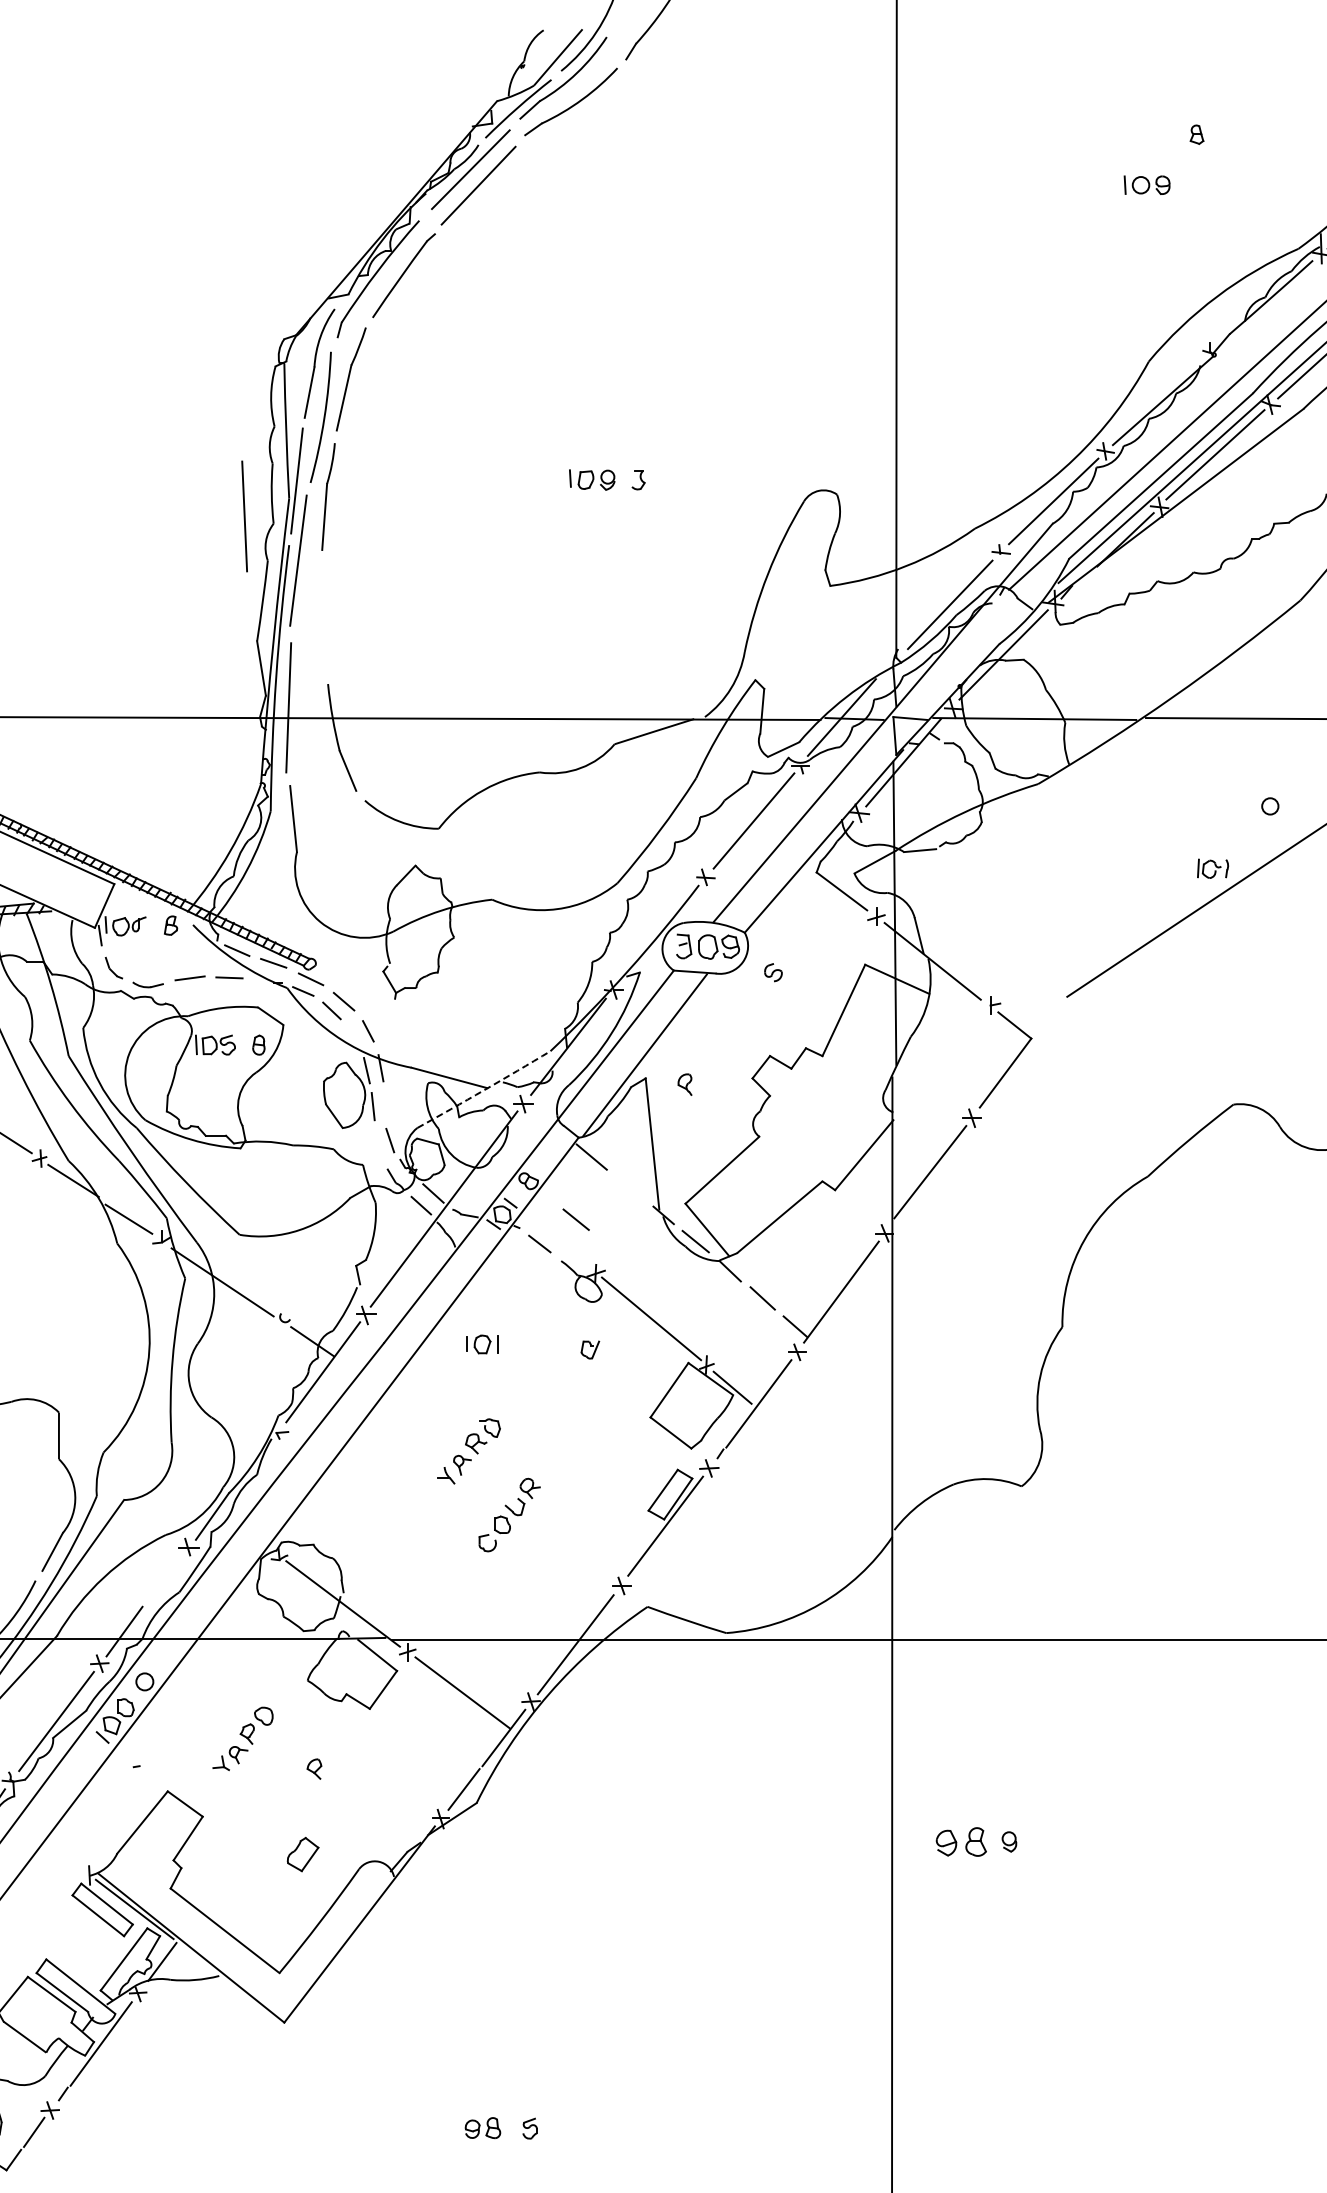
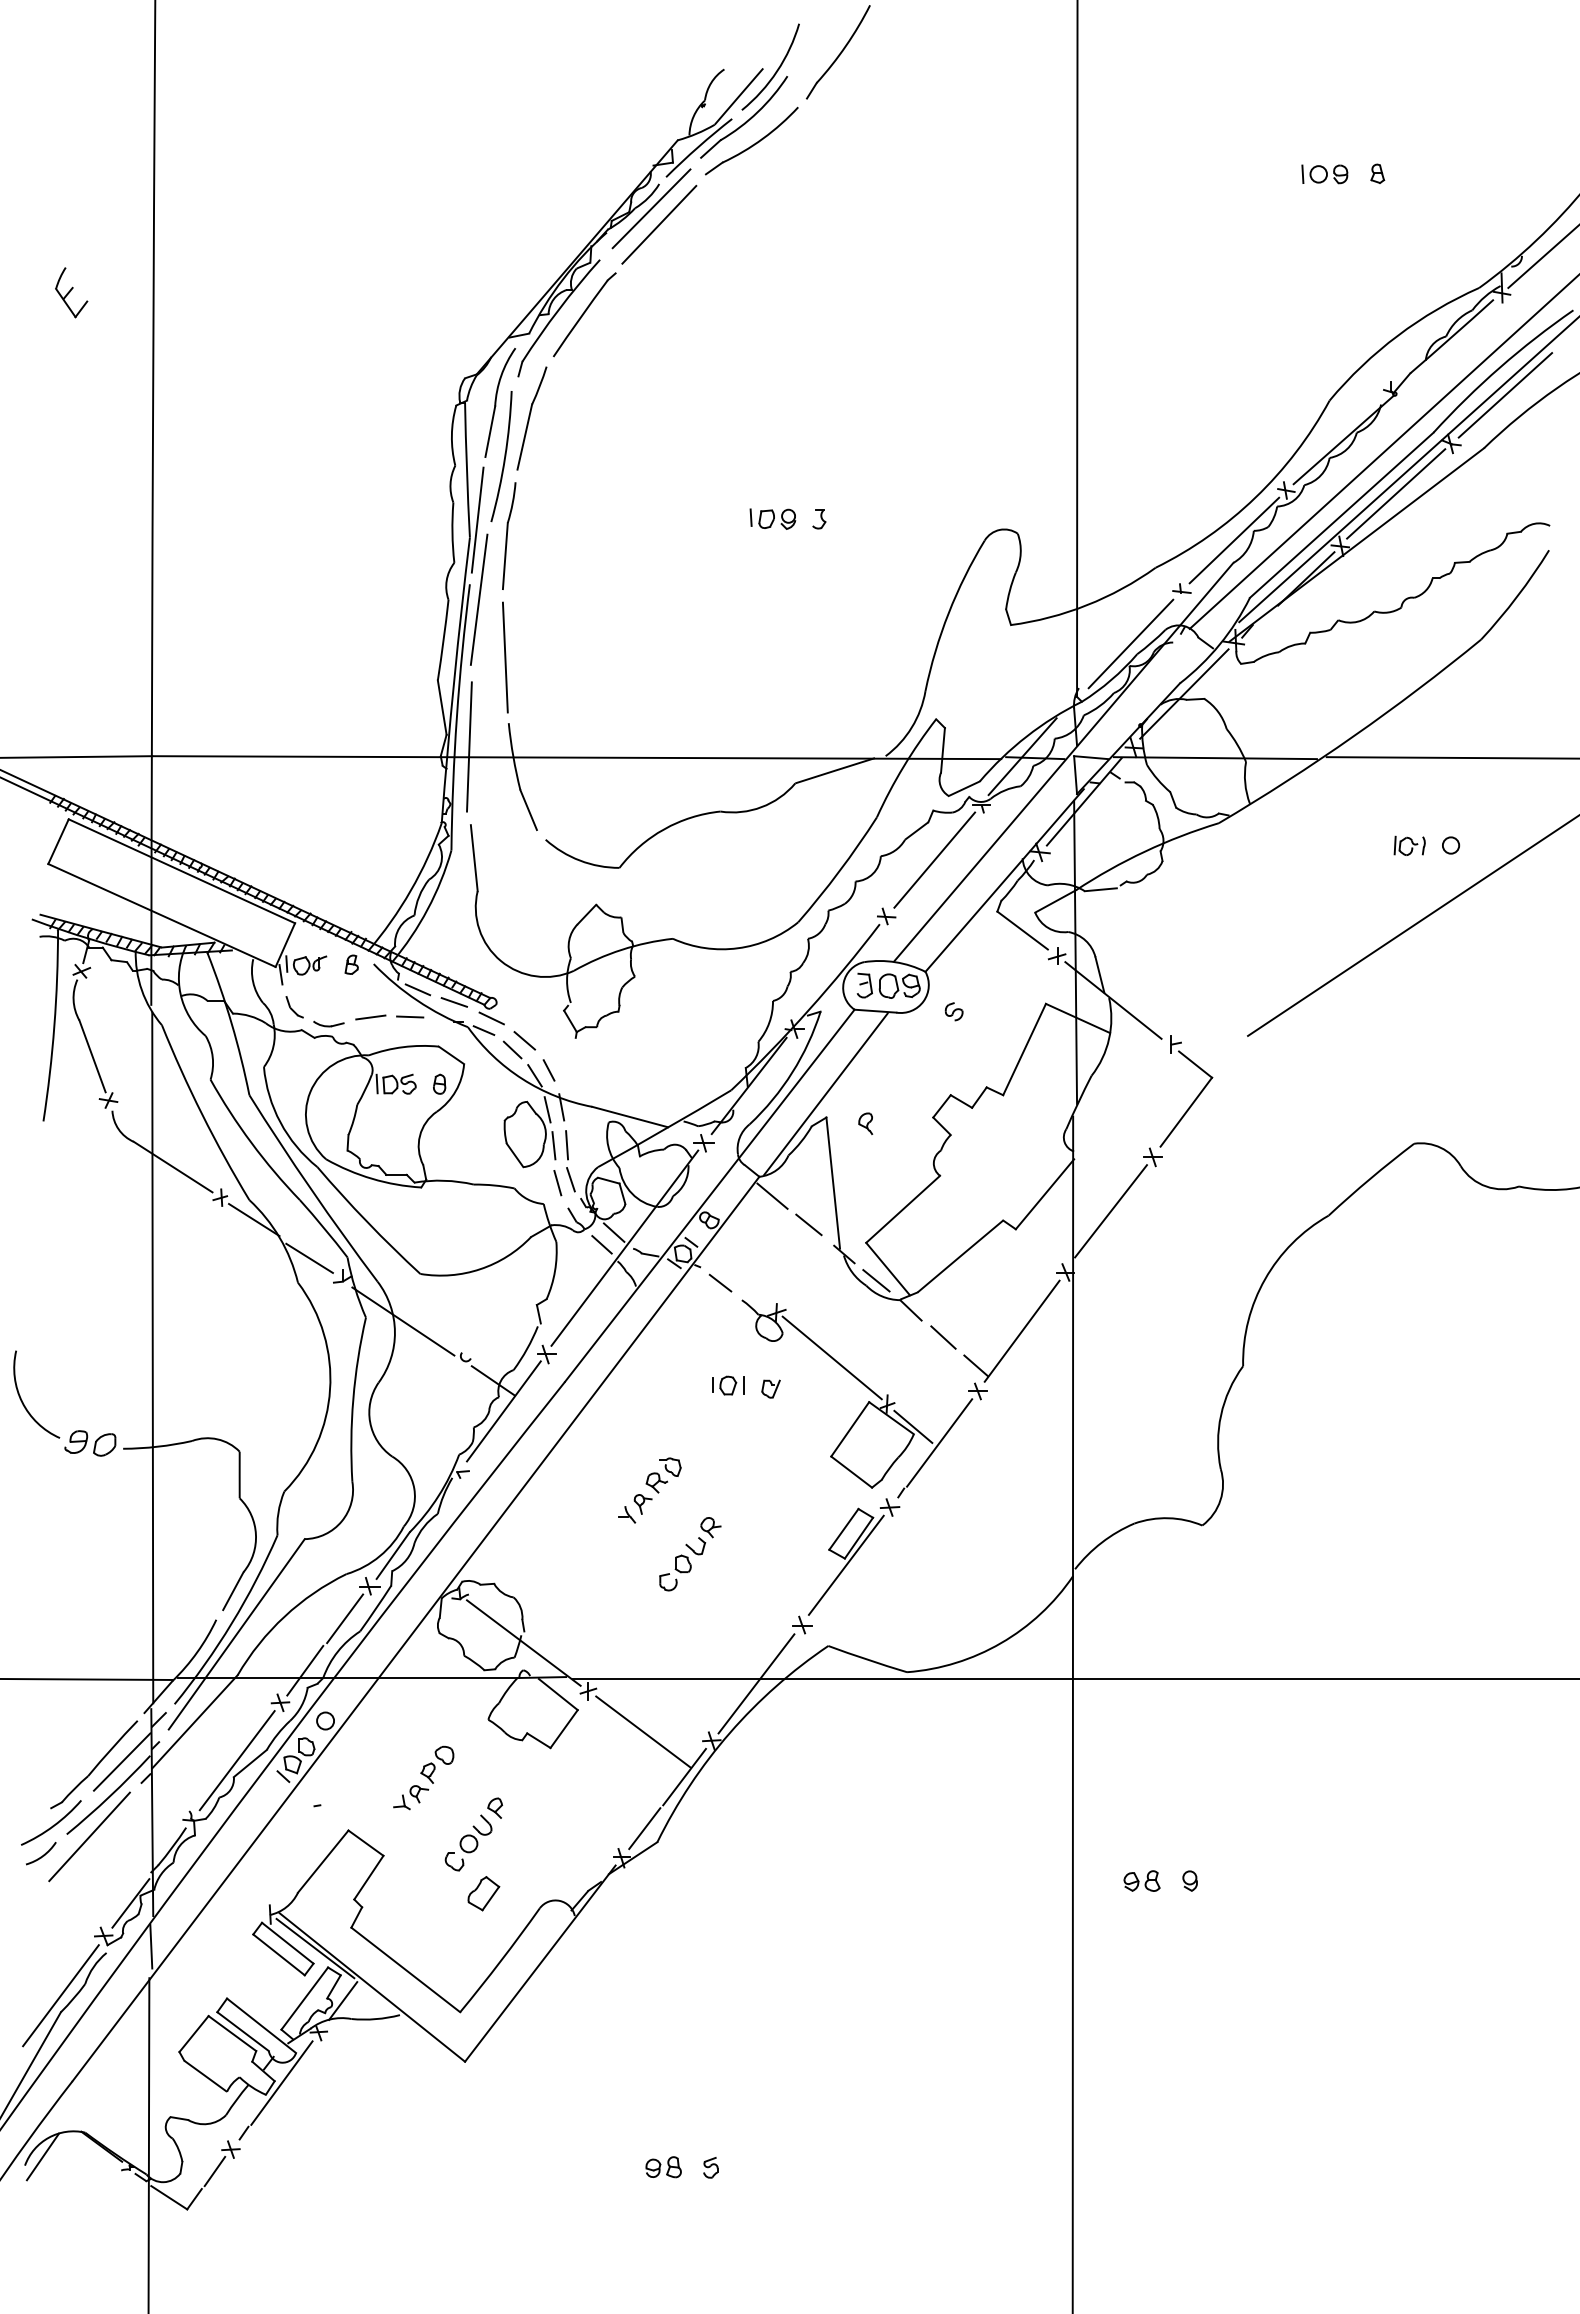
part: (1146, 185) -> (1324, 174), moved
line: (244, 516) -> (505, 657), moved
part: (1212, 868) -> (1409, 845), moved
line: (353, 1036) -> (534, 1075), added
arc: (484, 1090) -> (665, 1129), dashed -> solid
line: (386, 1106) -> (567, 1145), added
line: (376, 1143) -> (557, 1182), added
line: (575, 1219) -> (808, 1224), moved
part: (482, 1344) -> (728, 1385), moved
line: (164, 1579) -> (345, 1618), added
part: (287, 1803) -> (468, 1842), added
part: (960, 1841) -> (1141, 1880), size x0.71

